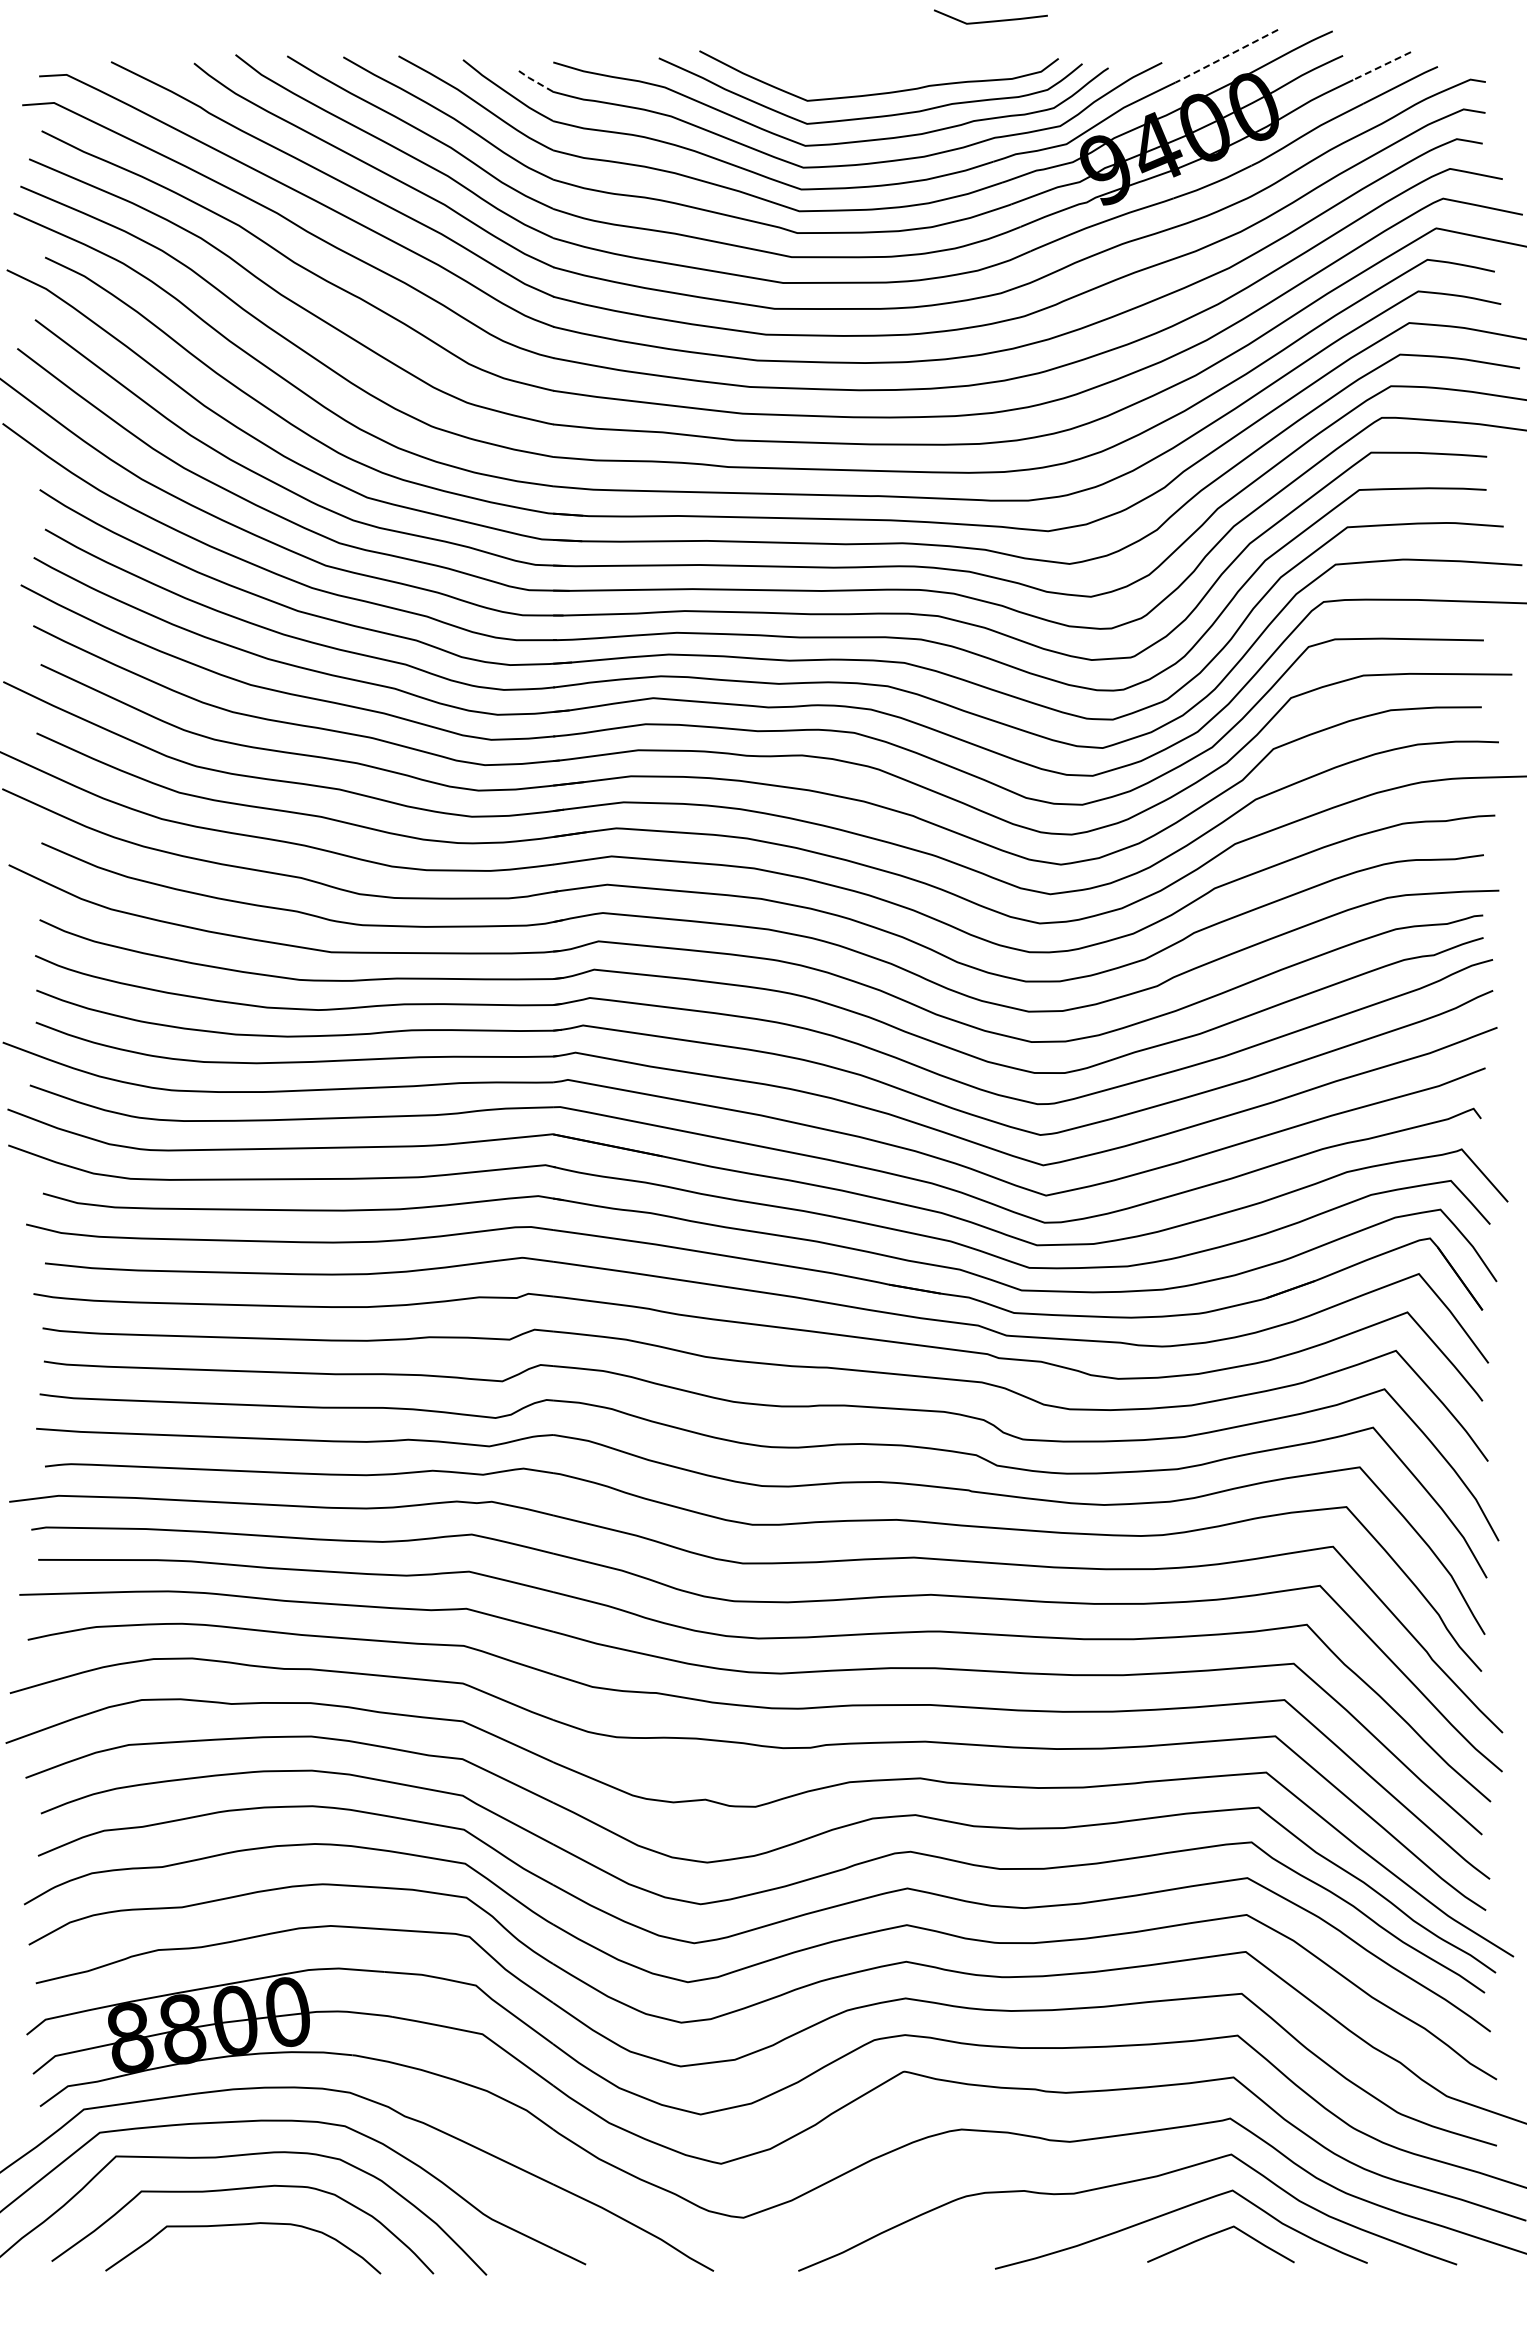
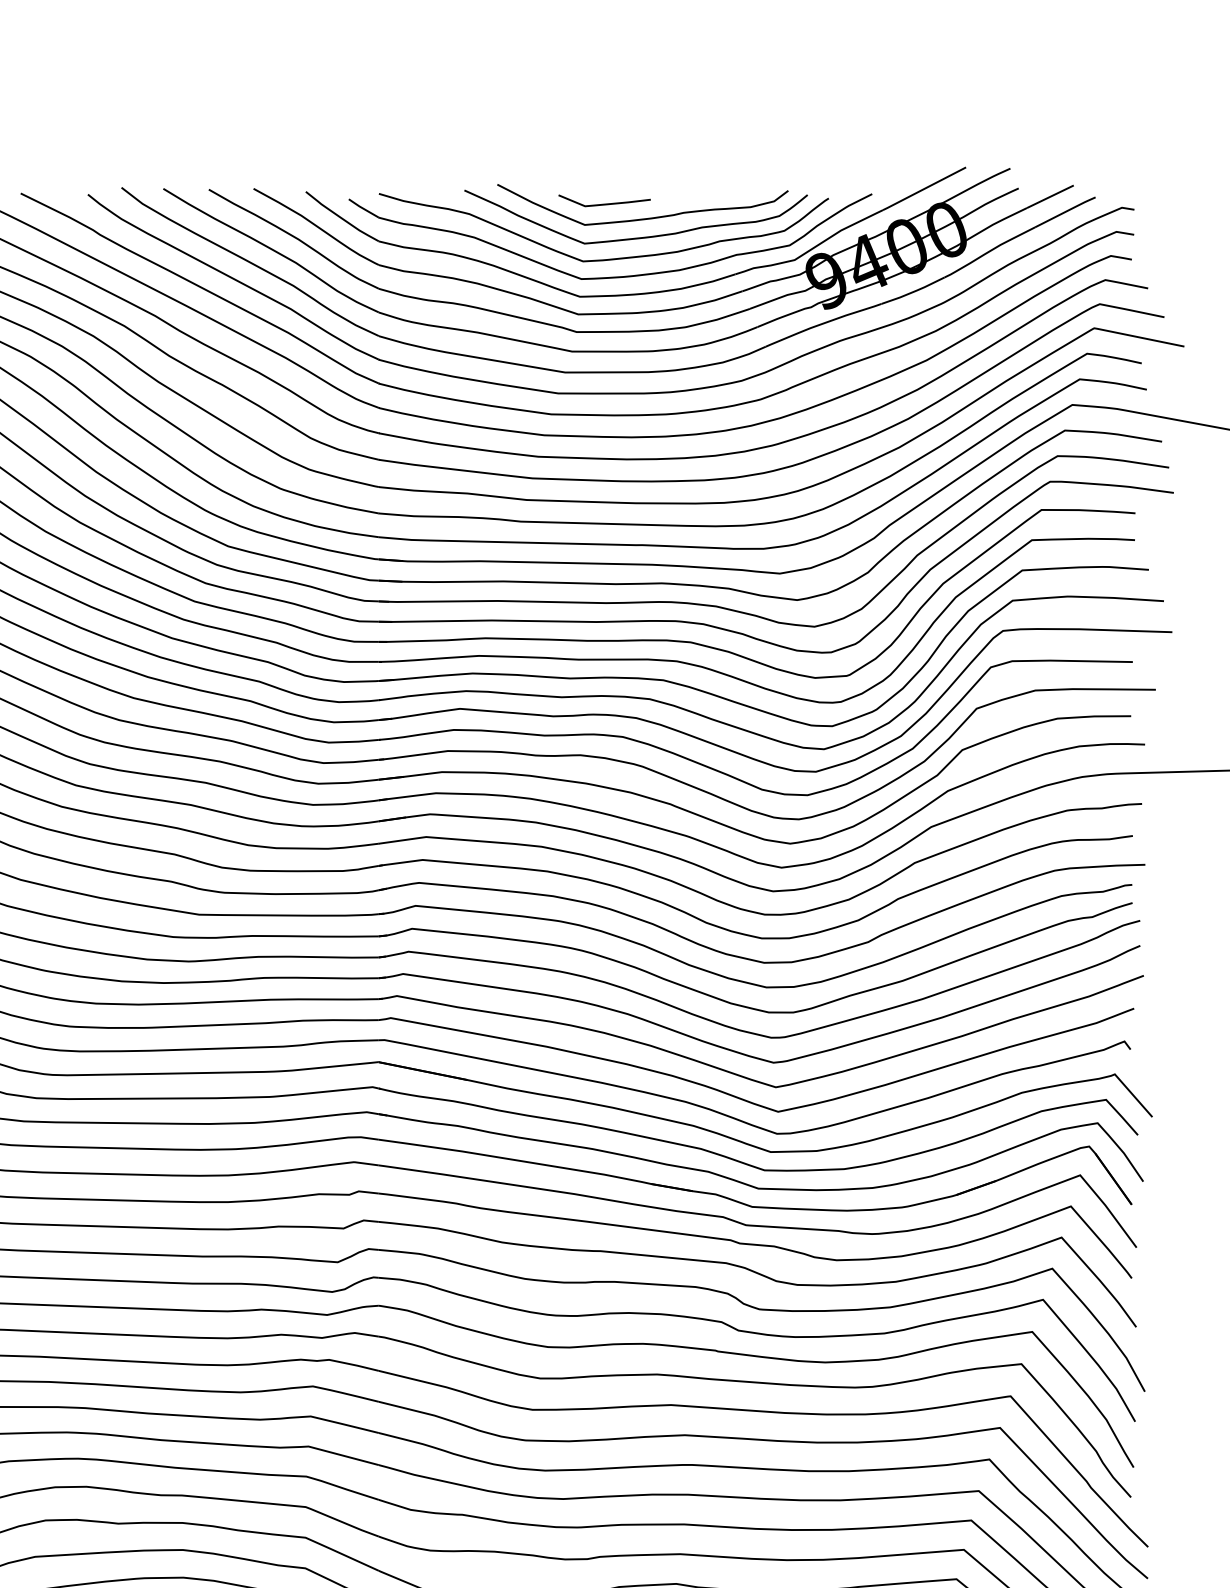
curve: (990, 20) -> (604, 203), moved
line: (1225, 56) -> (923, 189), dashed -> solid
line: (1381, 66) -> (1049, 197), dashed -> solid
line: (533, 80) -> (362, 208), dashed -> solid

